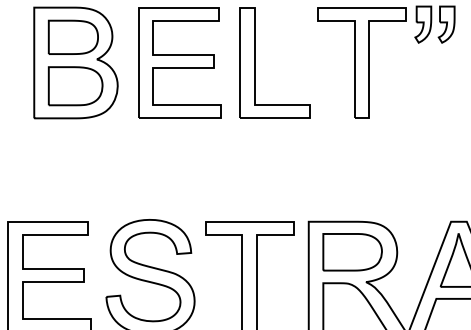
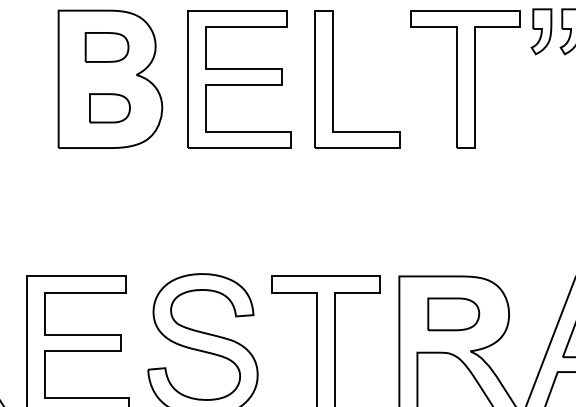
part: (72, 36) -> (106, 46), size x0.7
part: (75, 86) -> (109, 108), size x0.6
part: (352, 252) -> (453, 314), size x0.7

